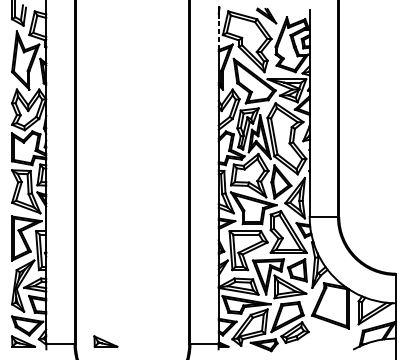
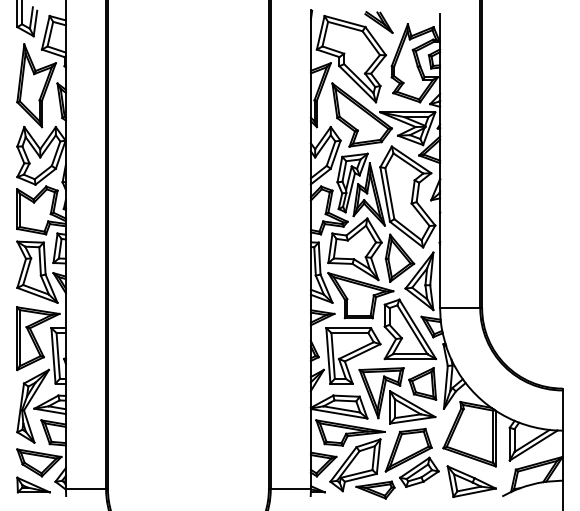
line: (218, 32) -> (310, 45), dashed -> solid
part: (331, 339) -> (471, 481), added
part: (105, 341) -> (150, 484), removed

